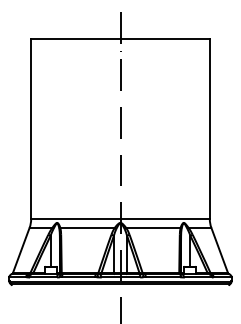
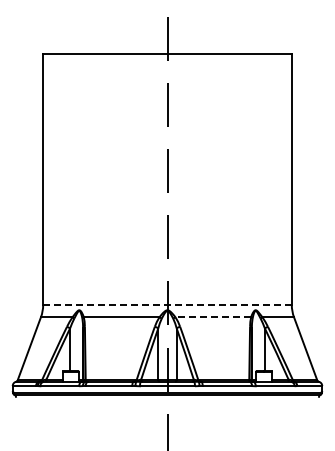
line: (120, 219) -> (167, 305), solid -> dashed
line: (153, 228) -> (213, 317), solid -> dashed

